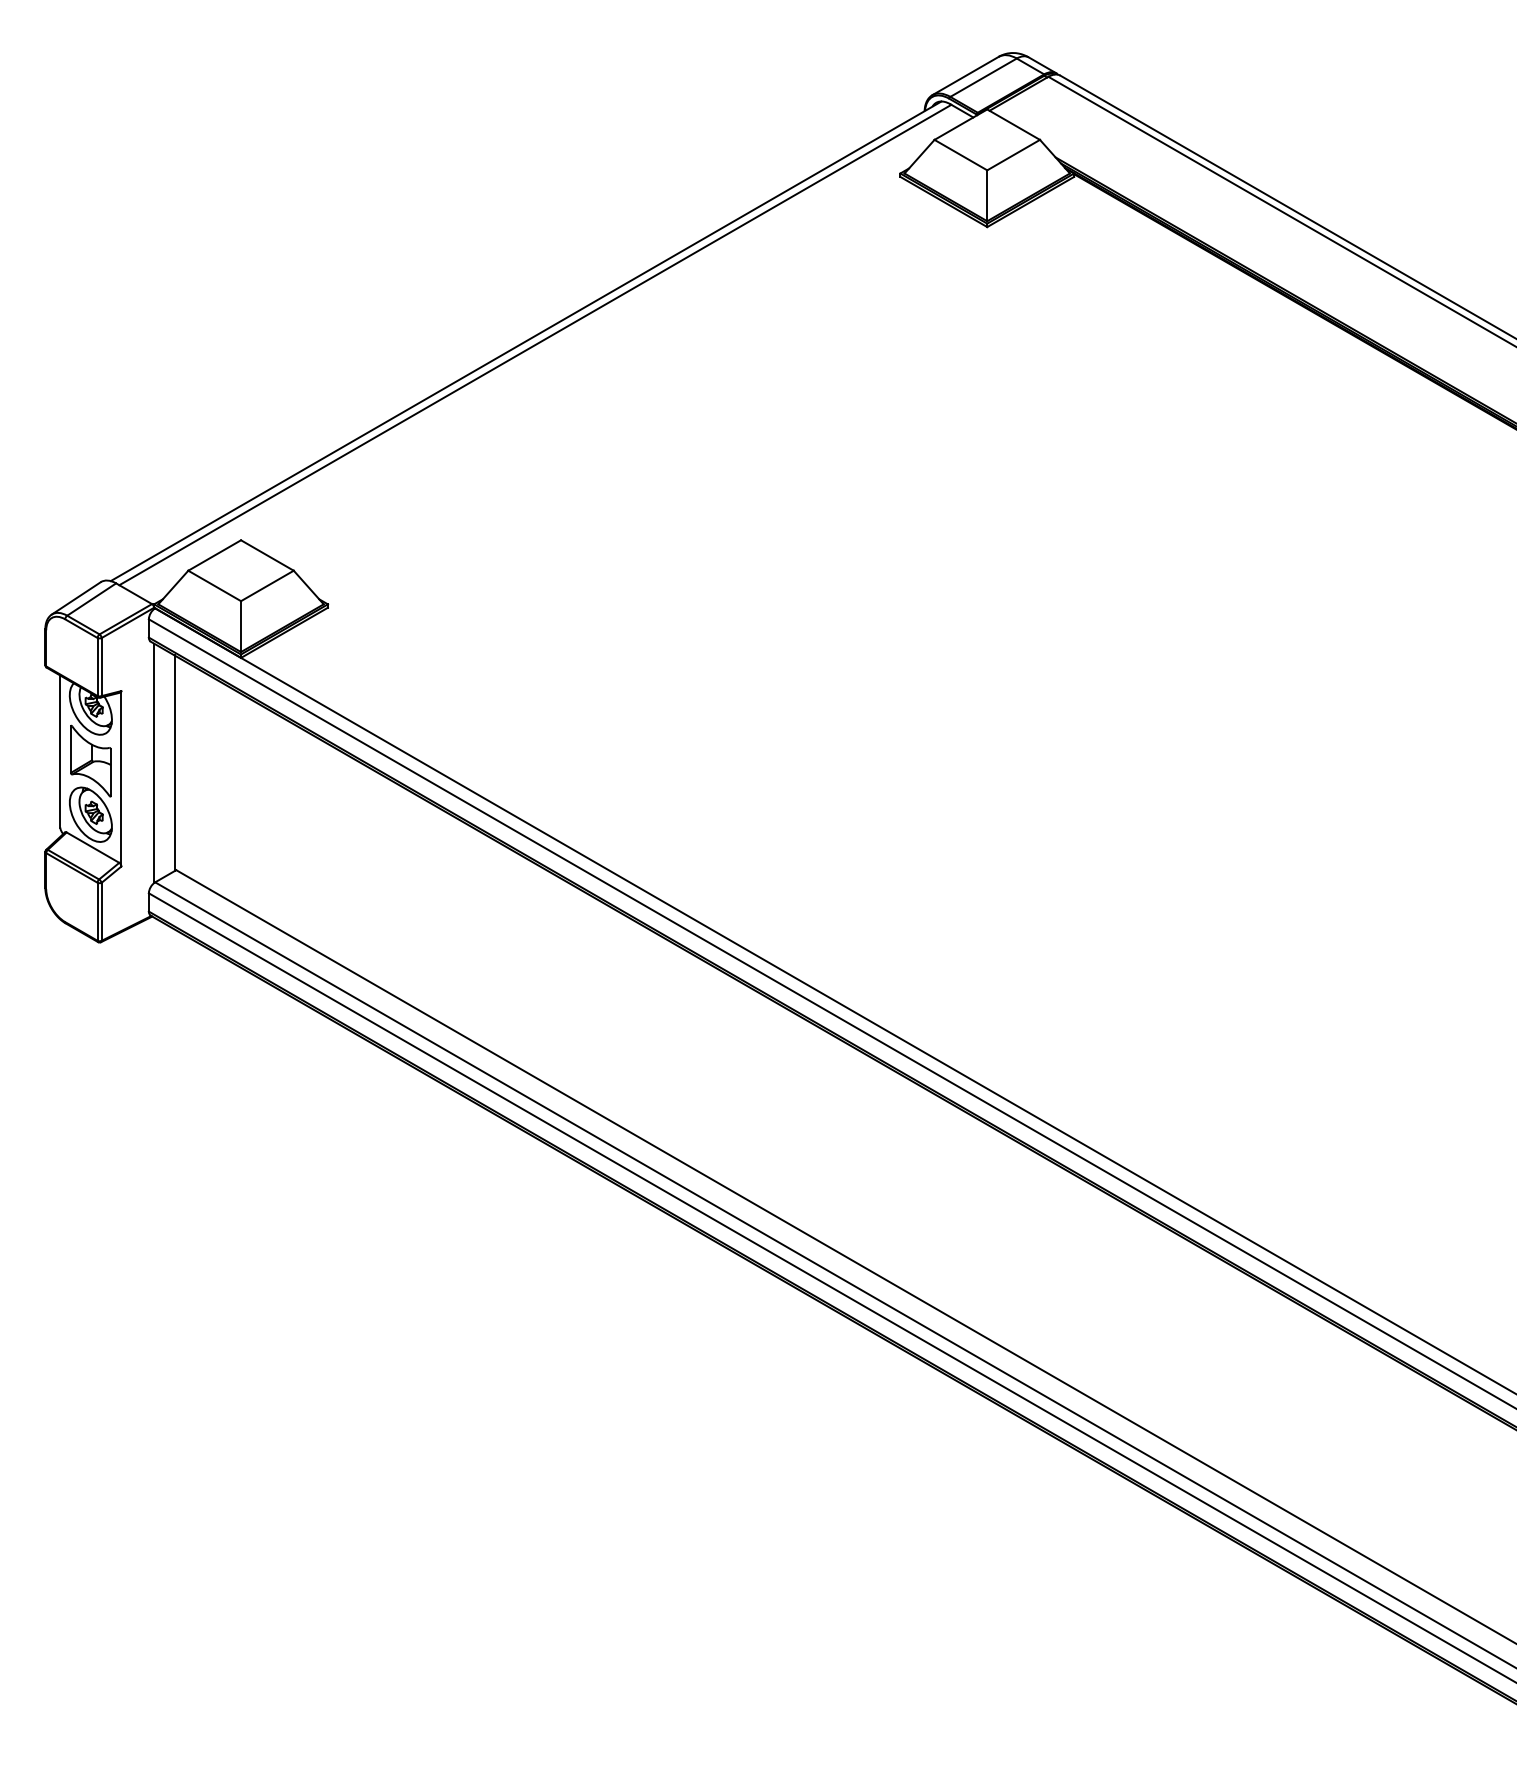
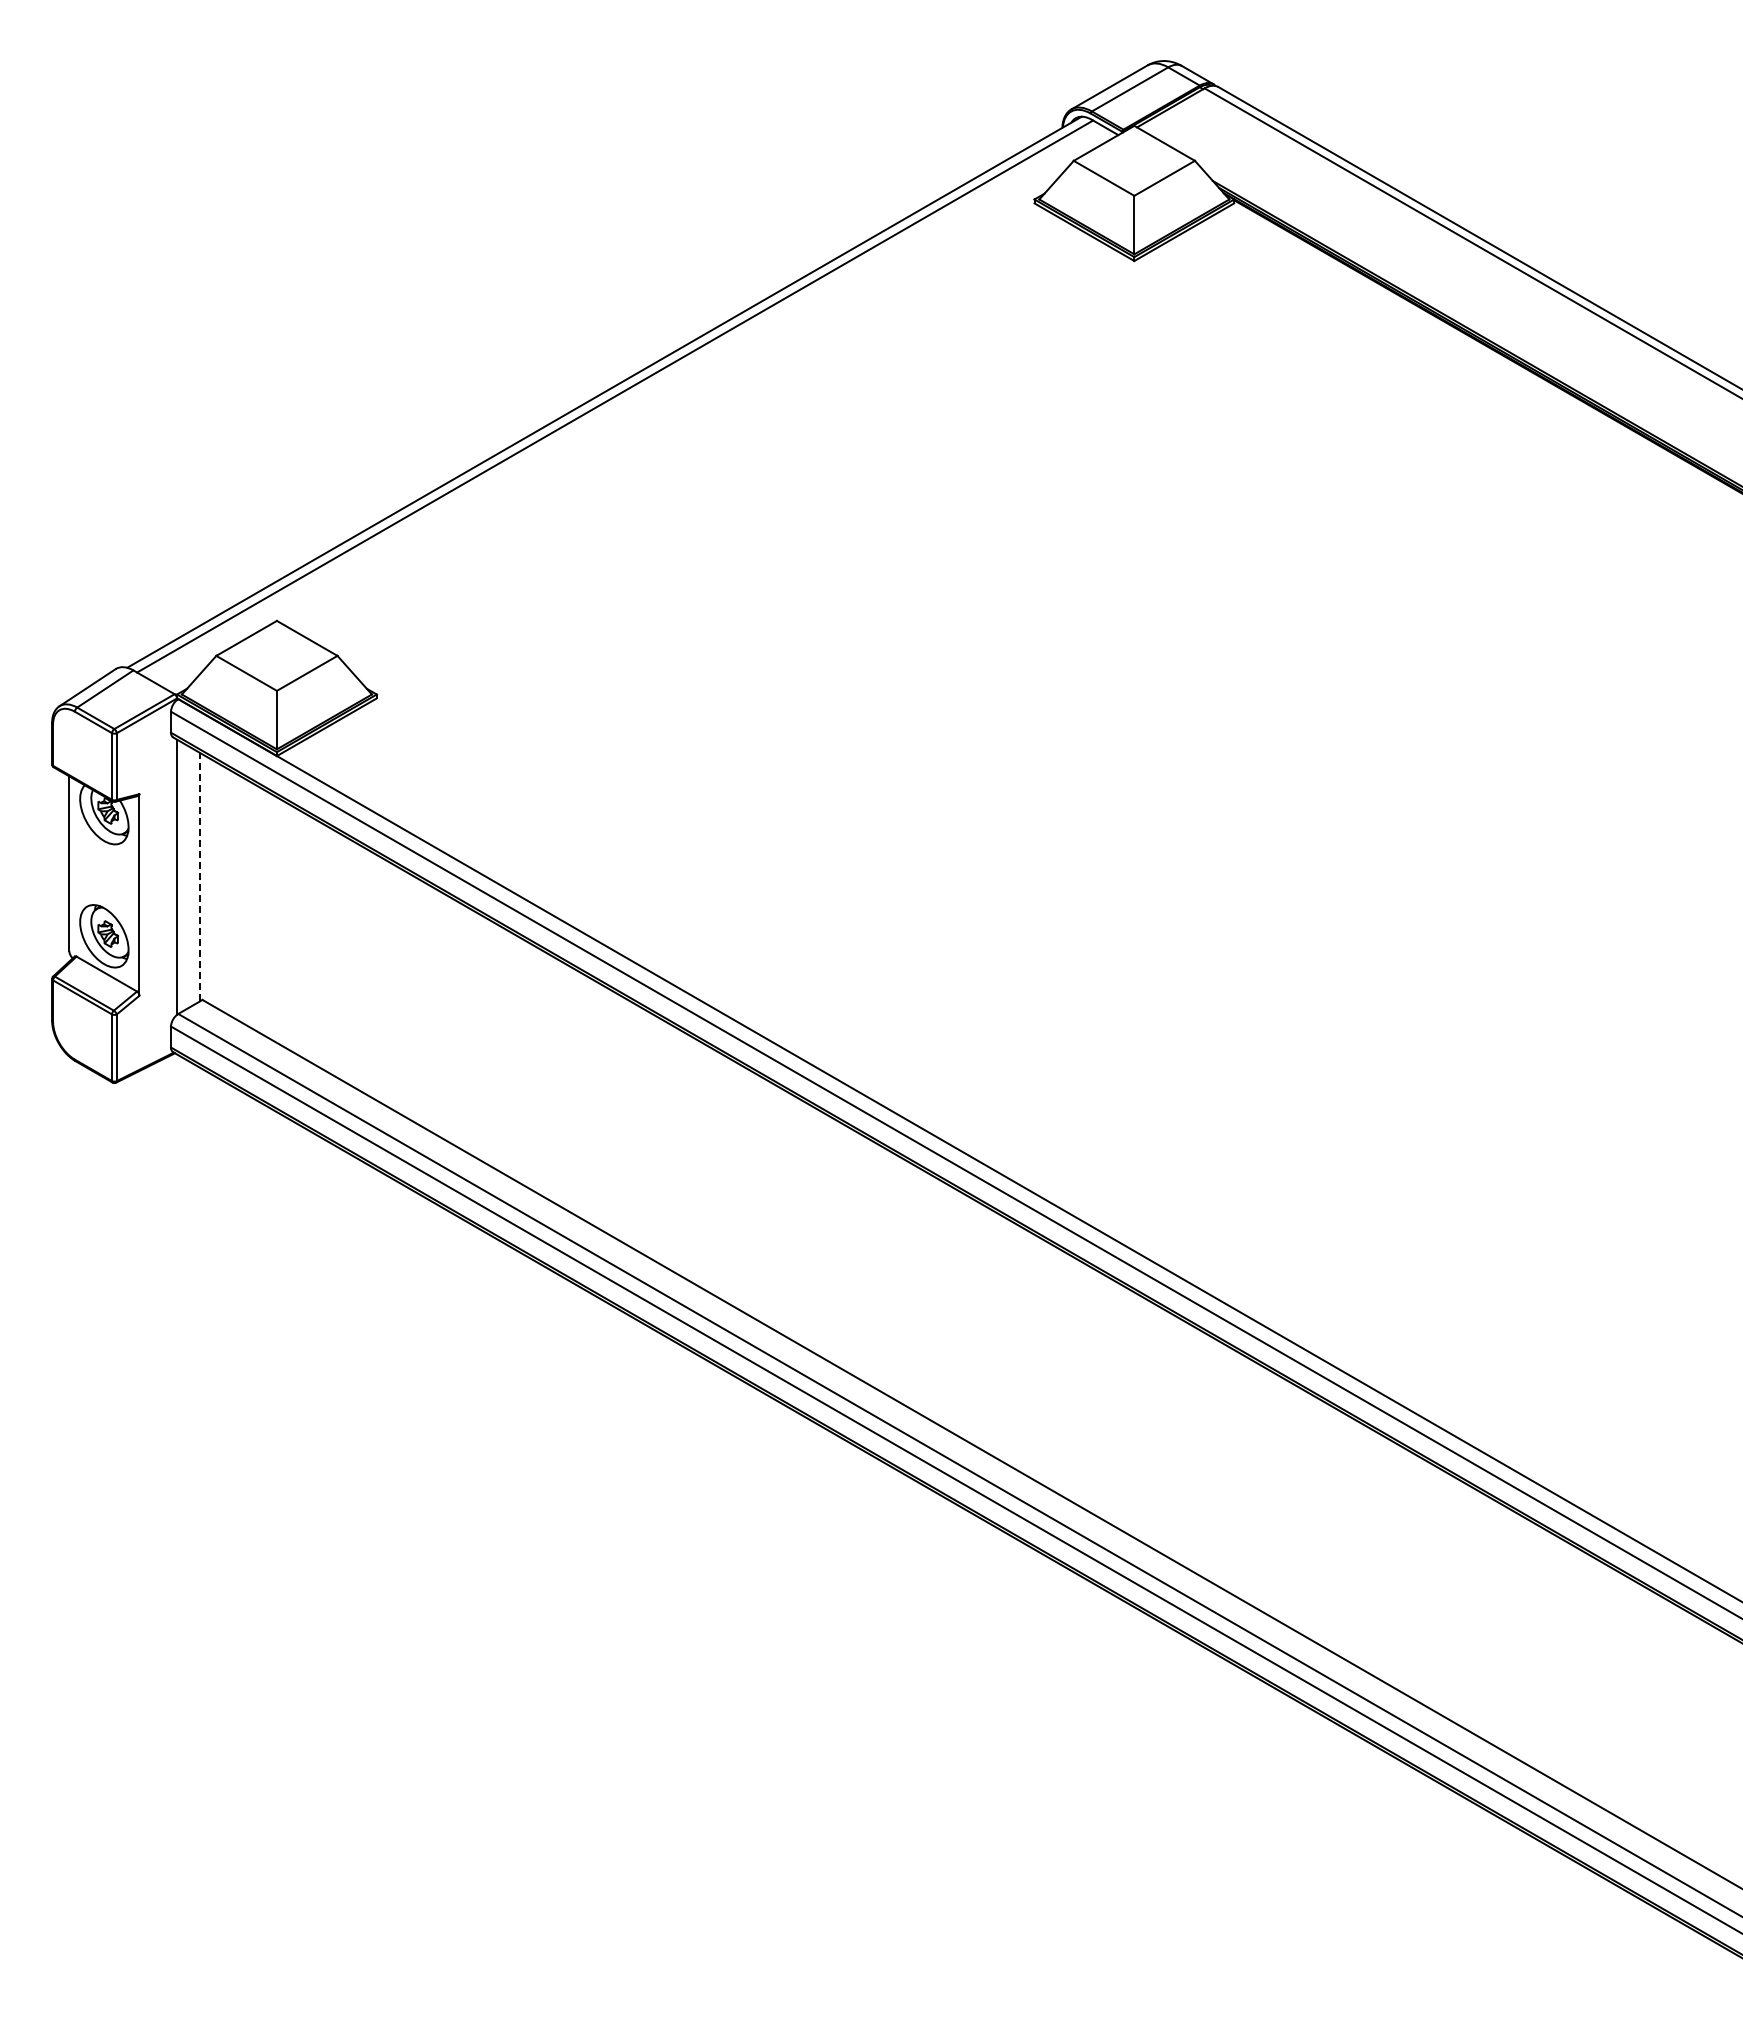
part: (90, 760) -> (104, 874), removed
line: (174, 763) -> (200, 877), solid -> dashed

